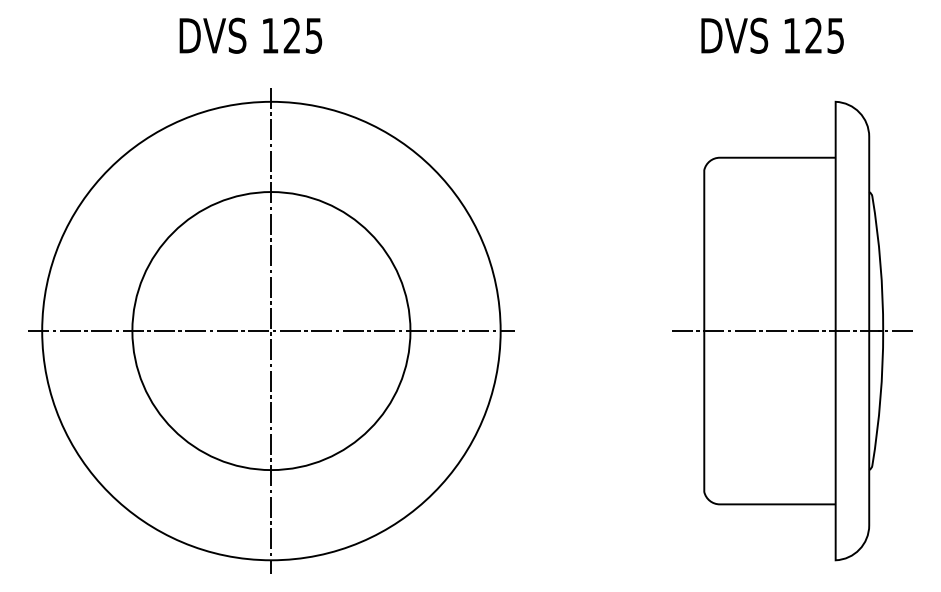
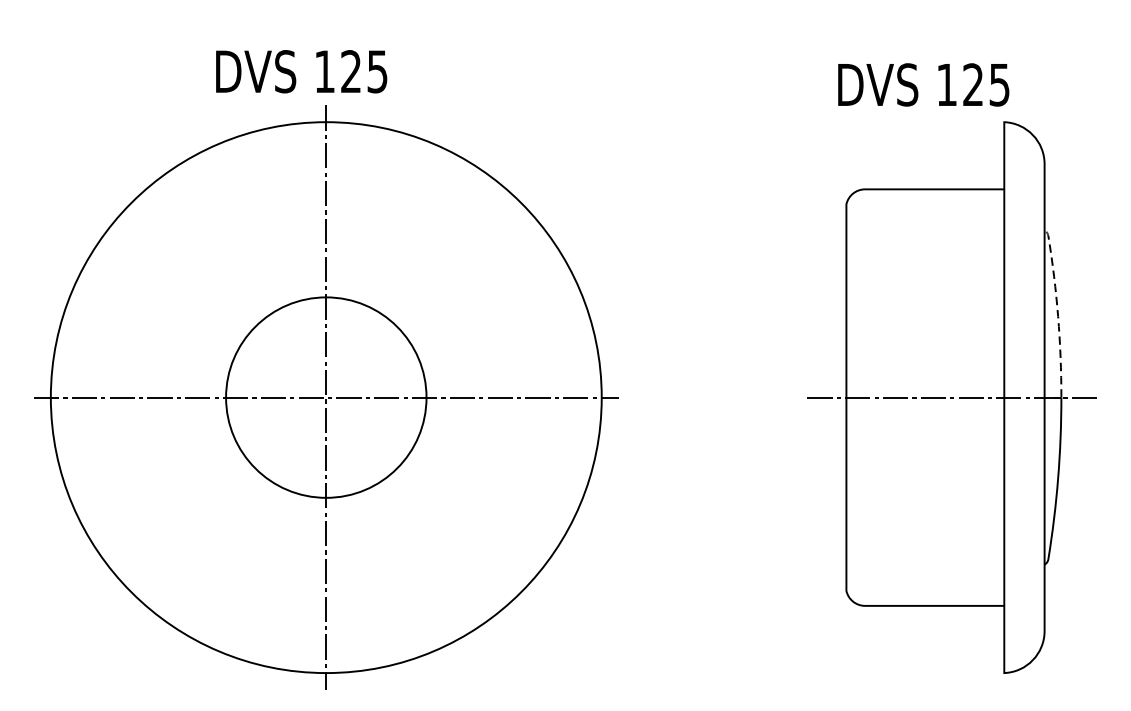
text: (250, 35) -> (301, 71), moved
text: (772, 35) -> (923, 84), moved
line: (879, 257) -> (1056, 309), solid -> dashed
circle: (271, 331) -> (326, 398), size x0.6

